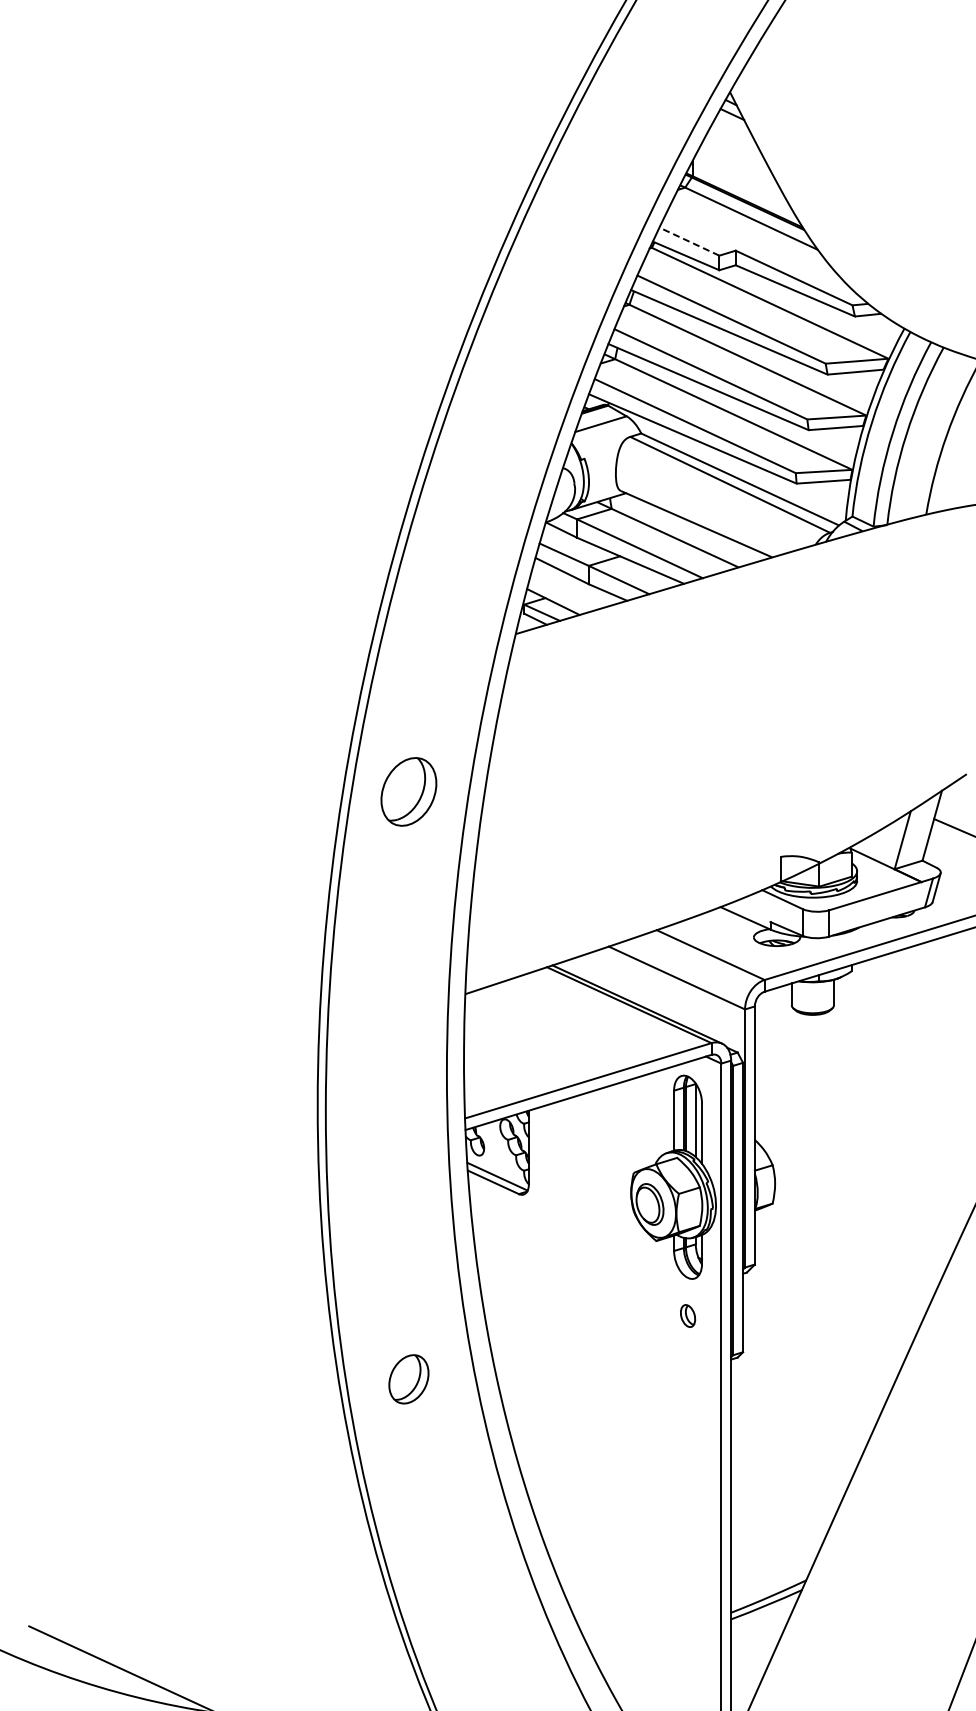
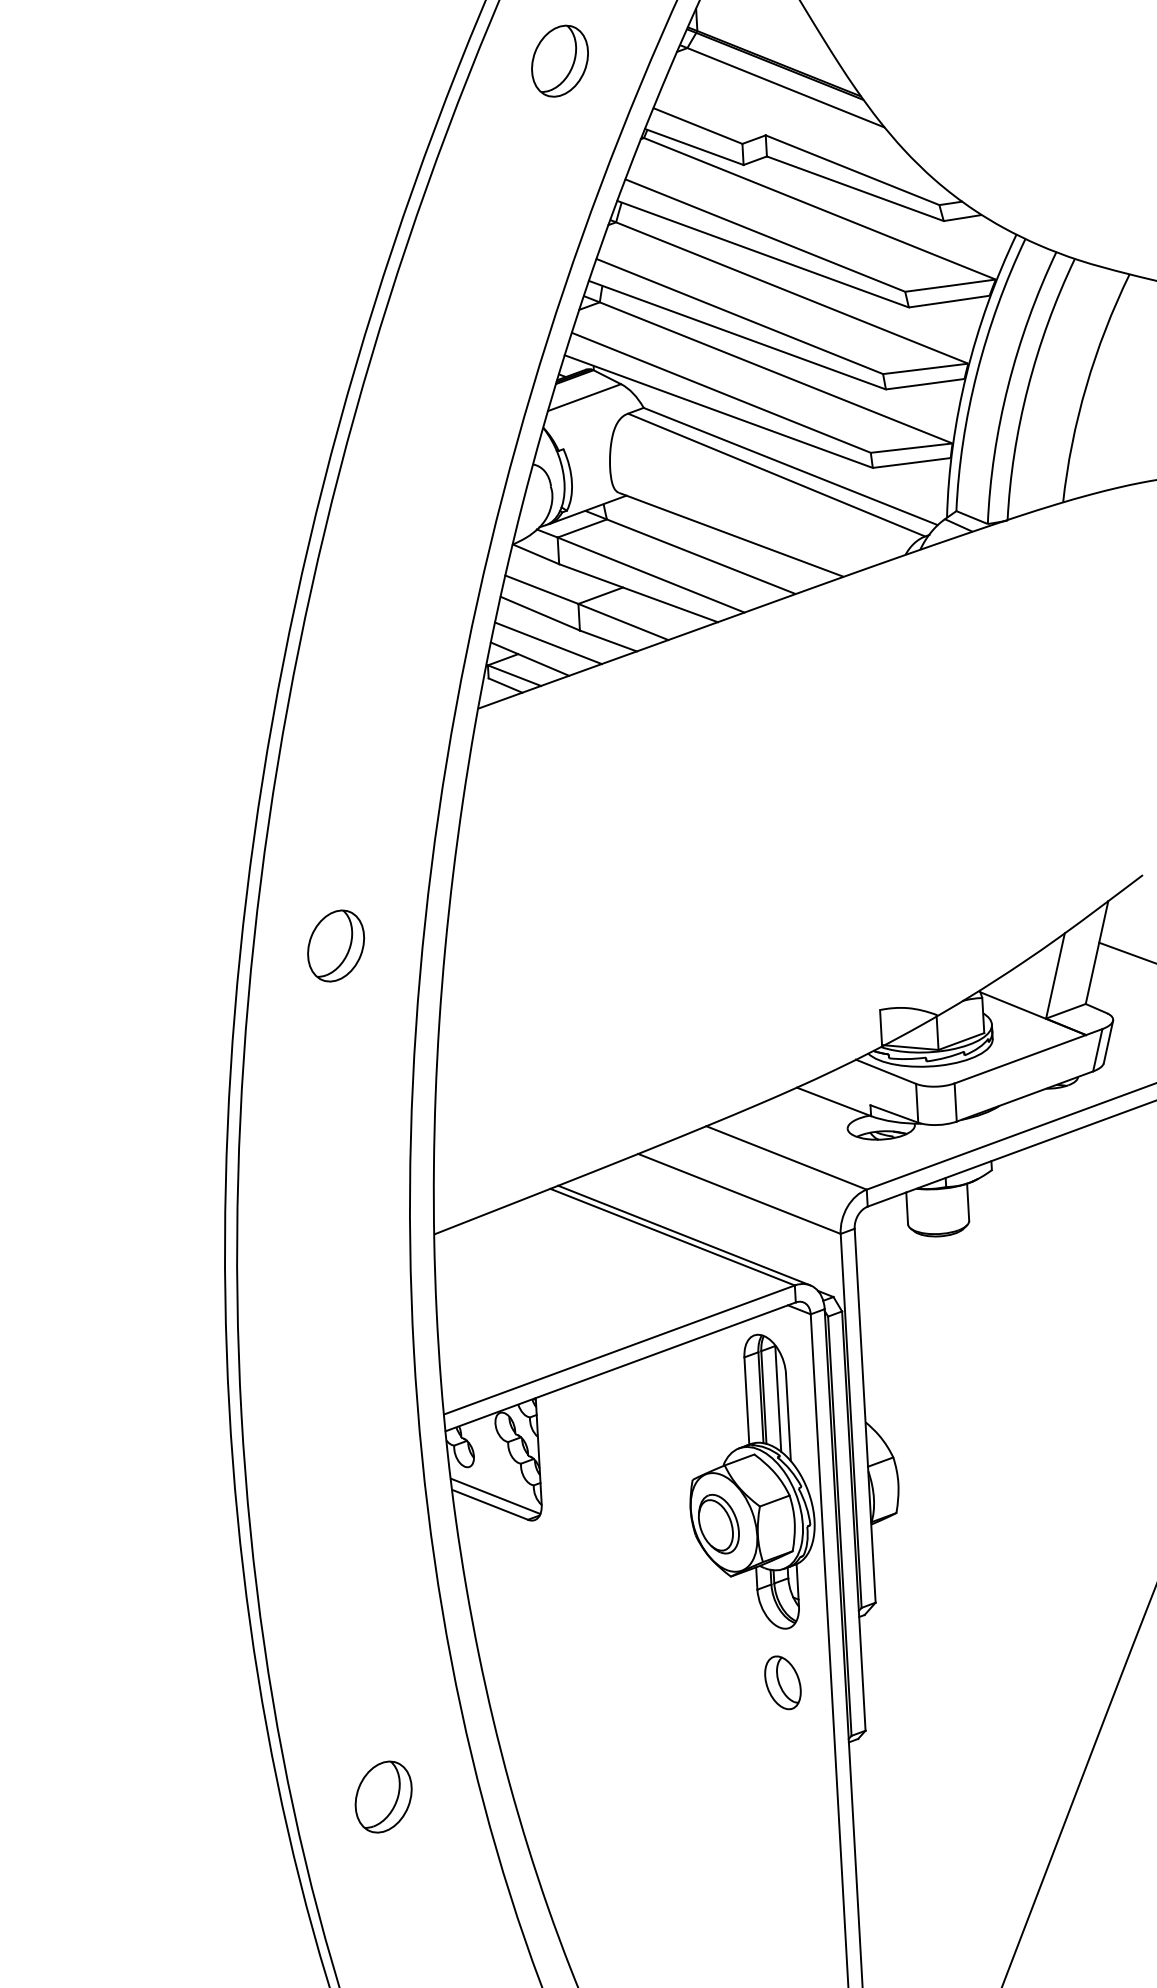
part: (596, 191) -> (559, 60), added
line: (689, 241) -> (697, 125), dashed -> solid
line: (566, 591) -> (548, 642), added
part: (408, 791) -> (335, 945), size x0.71
part: (687, 1315) -> (782, 1682), size x1.67

